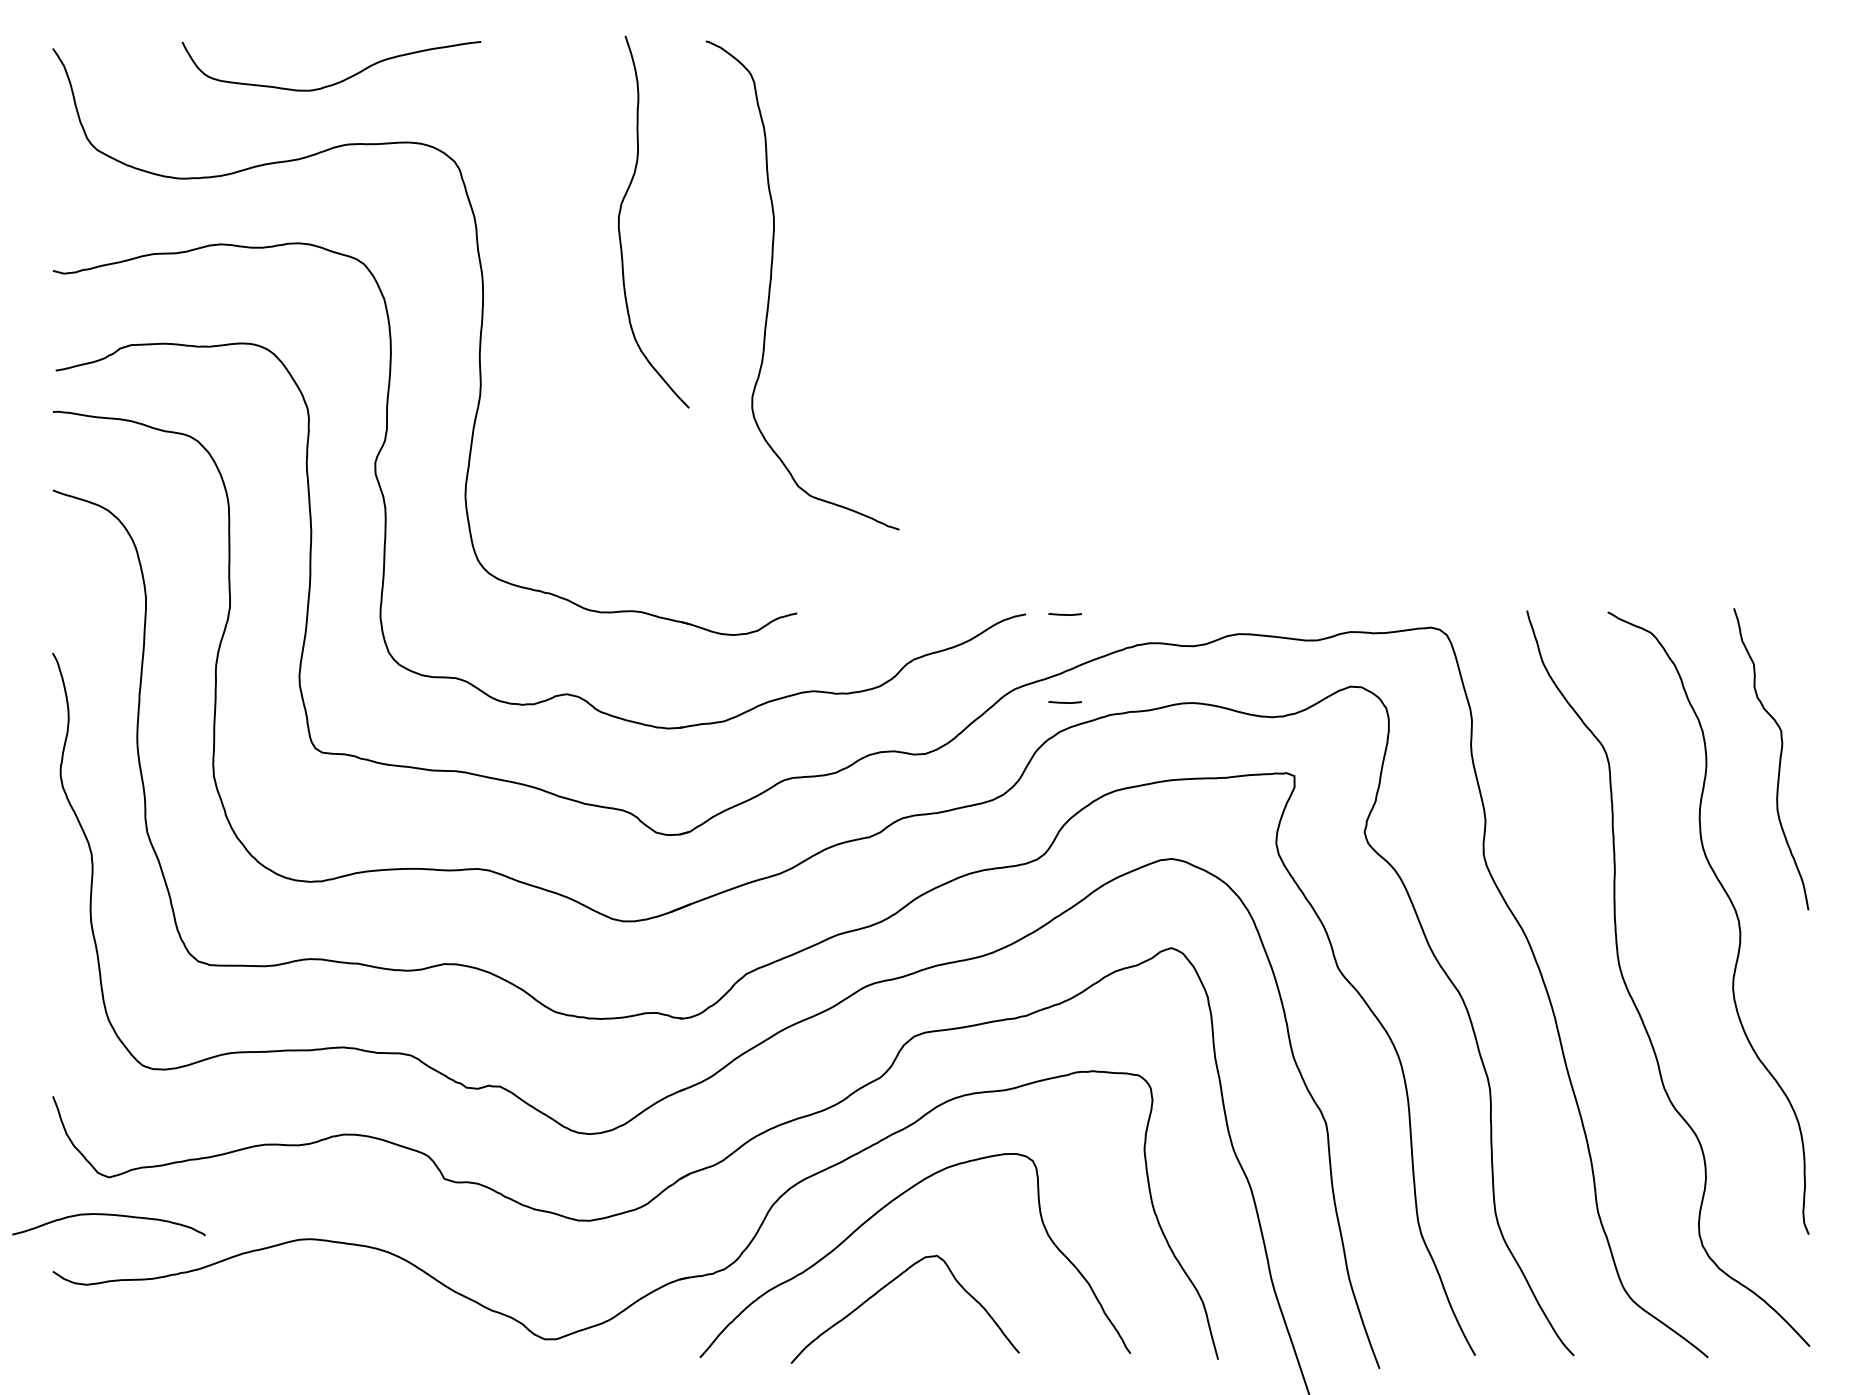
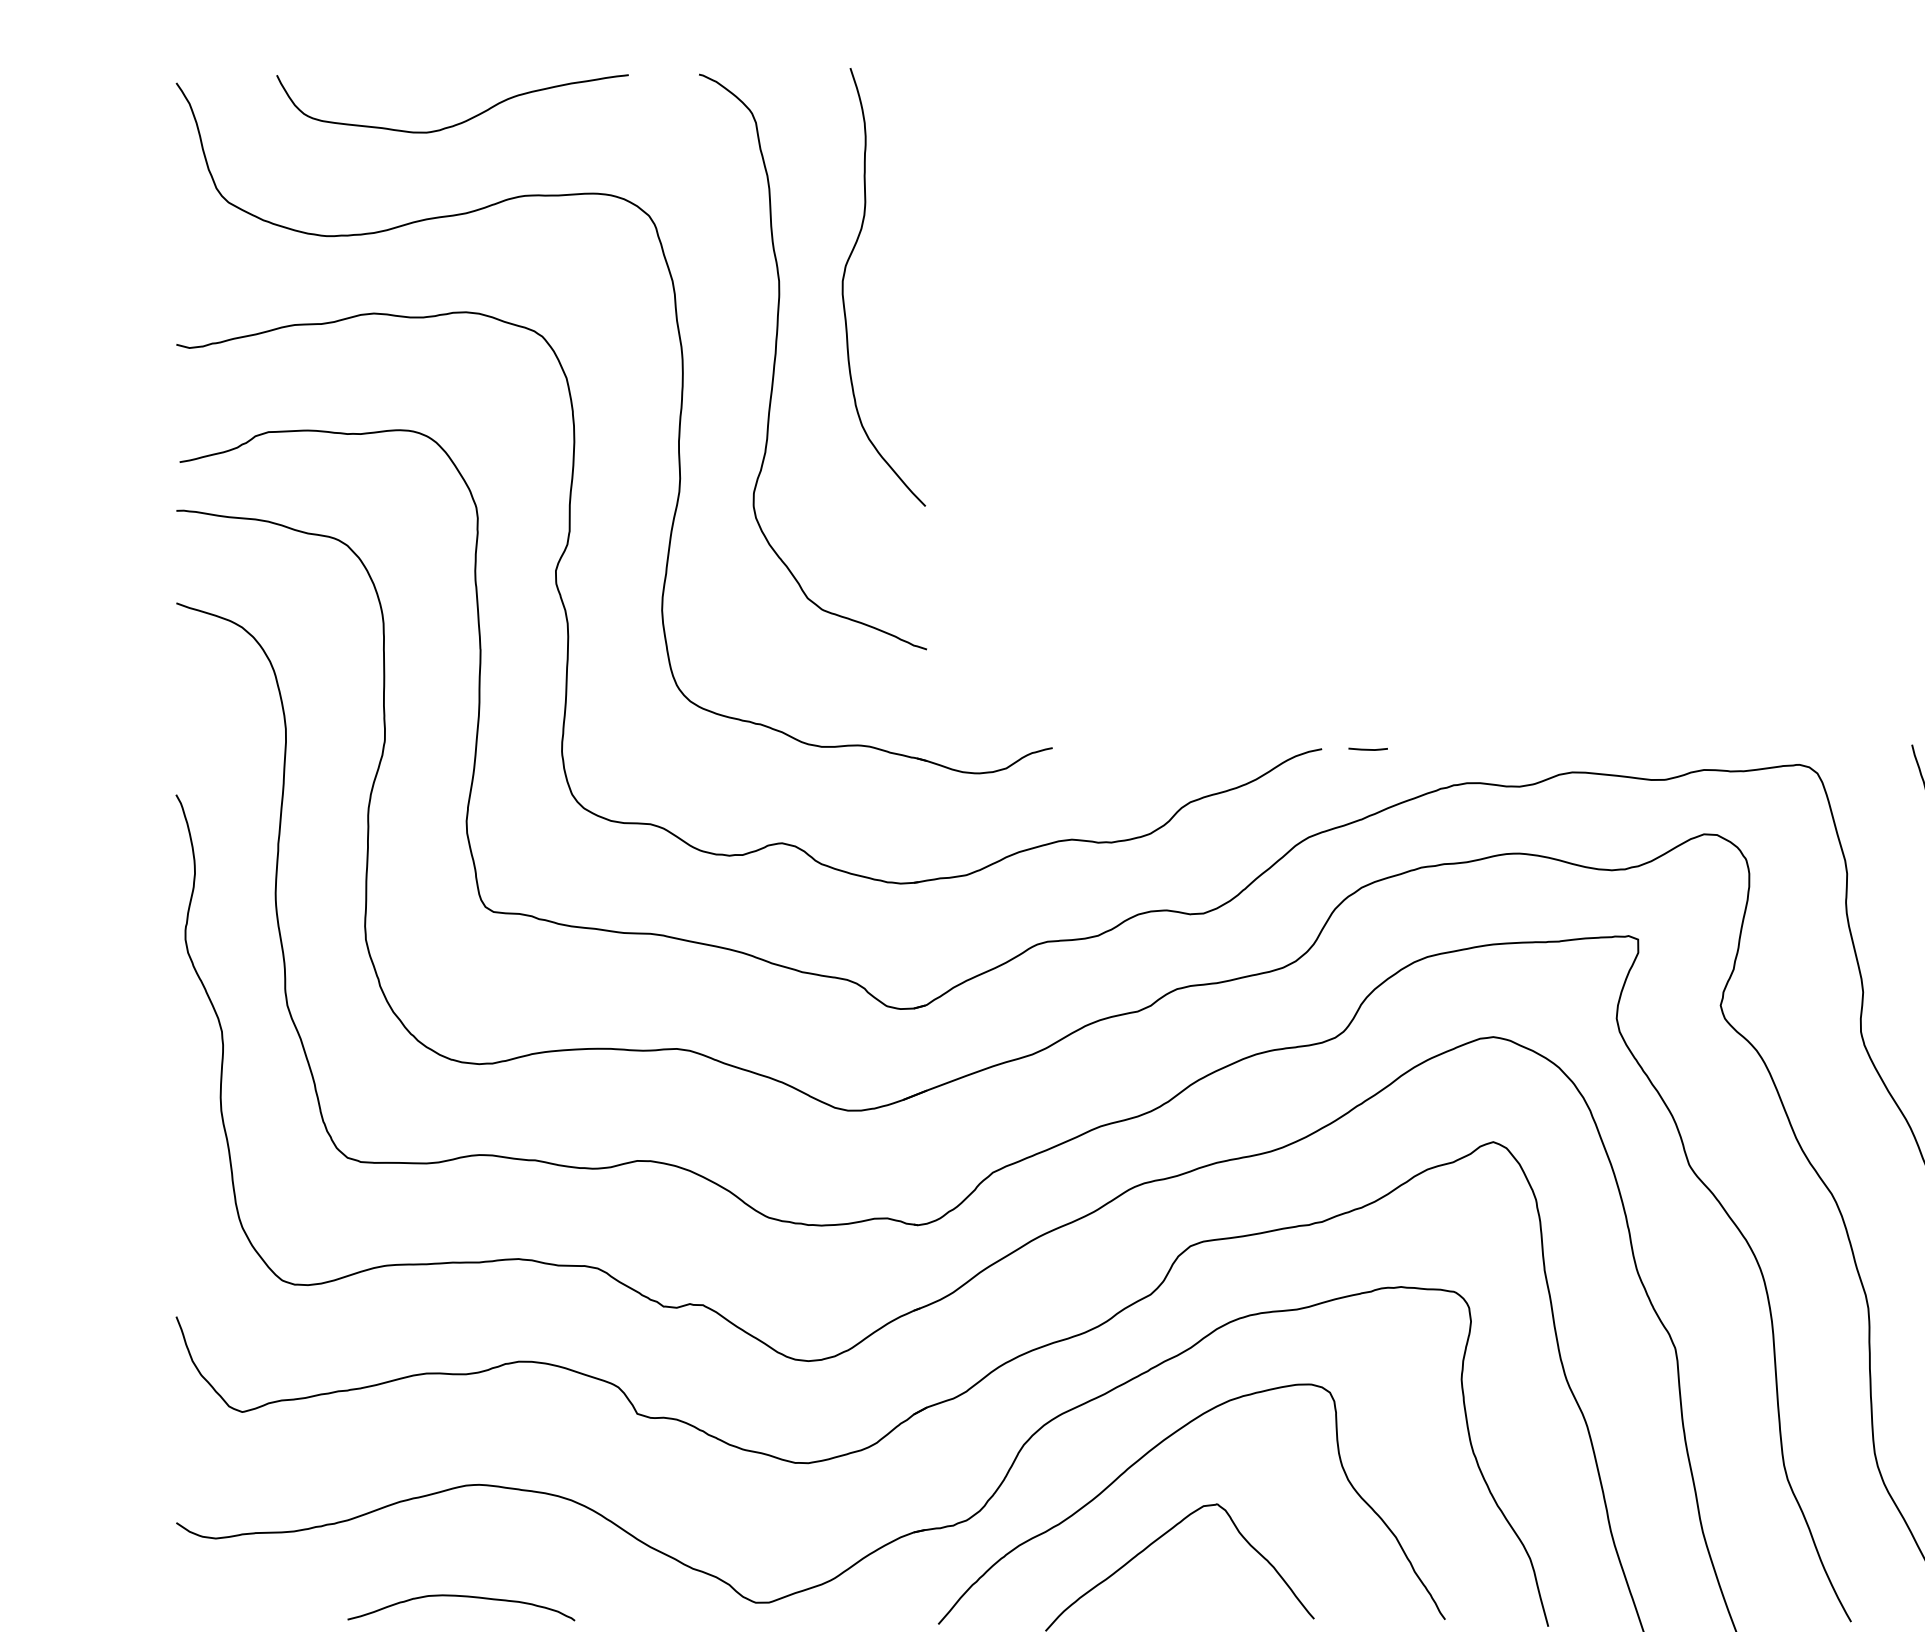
curve: (338, 81) -> (460, 121), moved
curve: (771, 284) -> (776, 360), moved
line: (1064, 702) -> (1367, 852), removed
curve: (108, 1215) -> (460, 1597), moved

